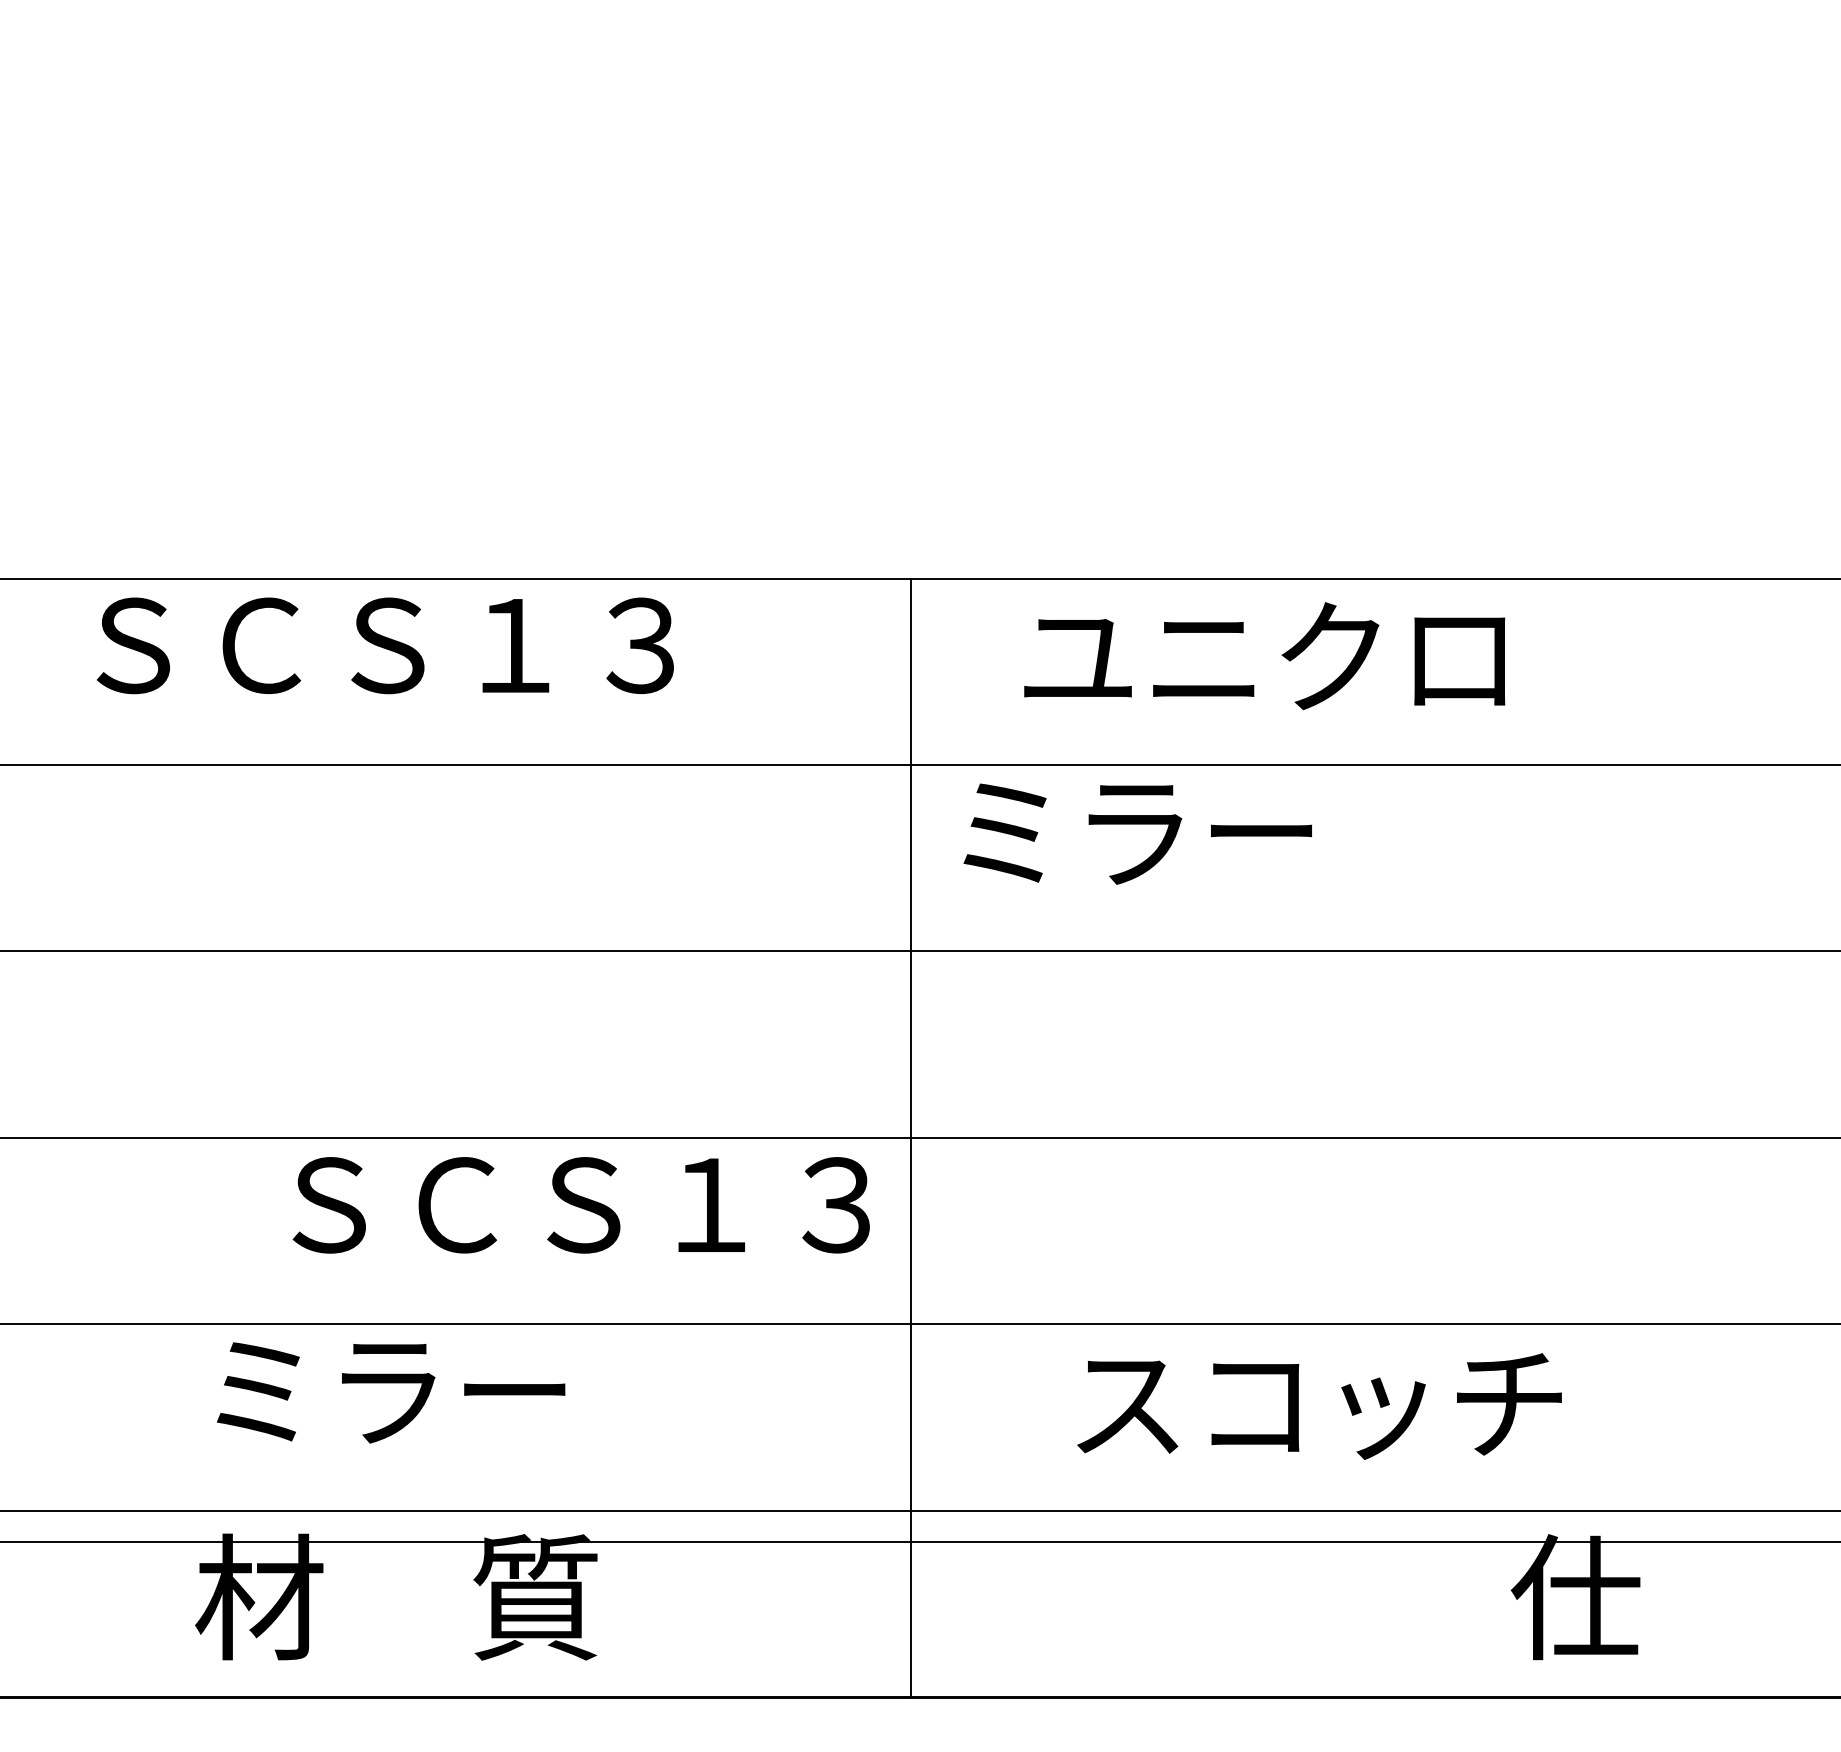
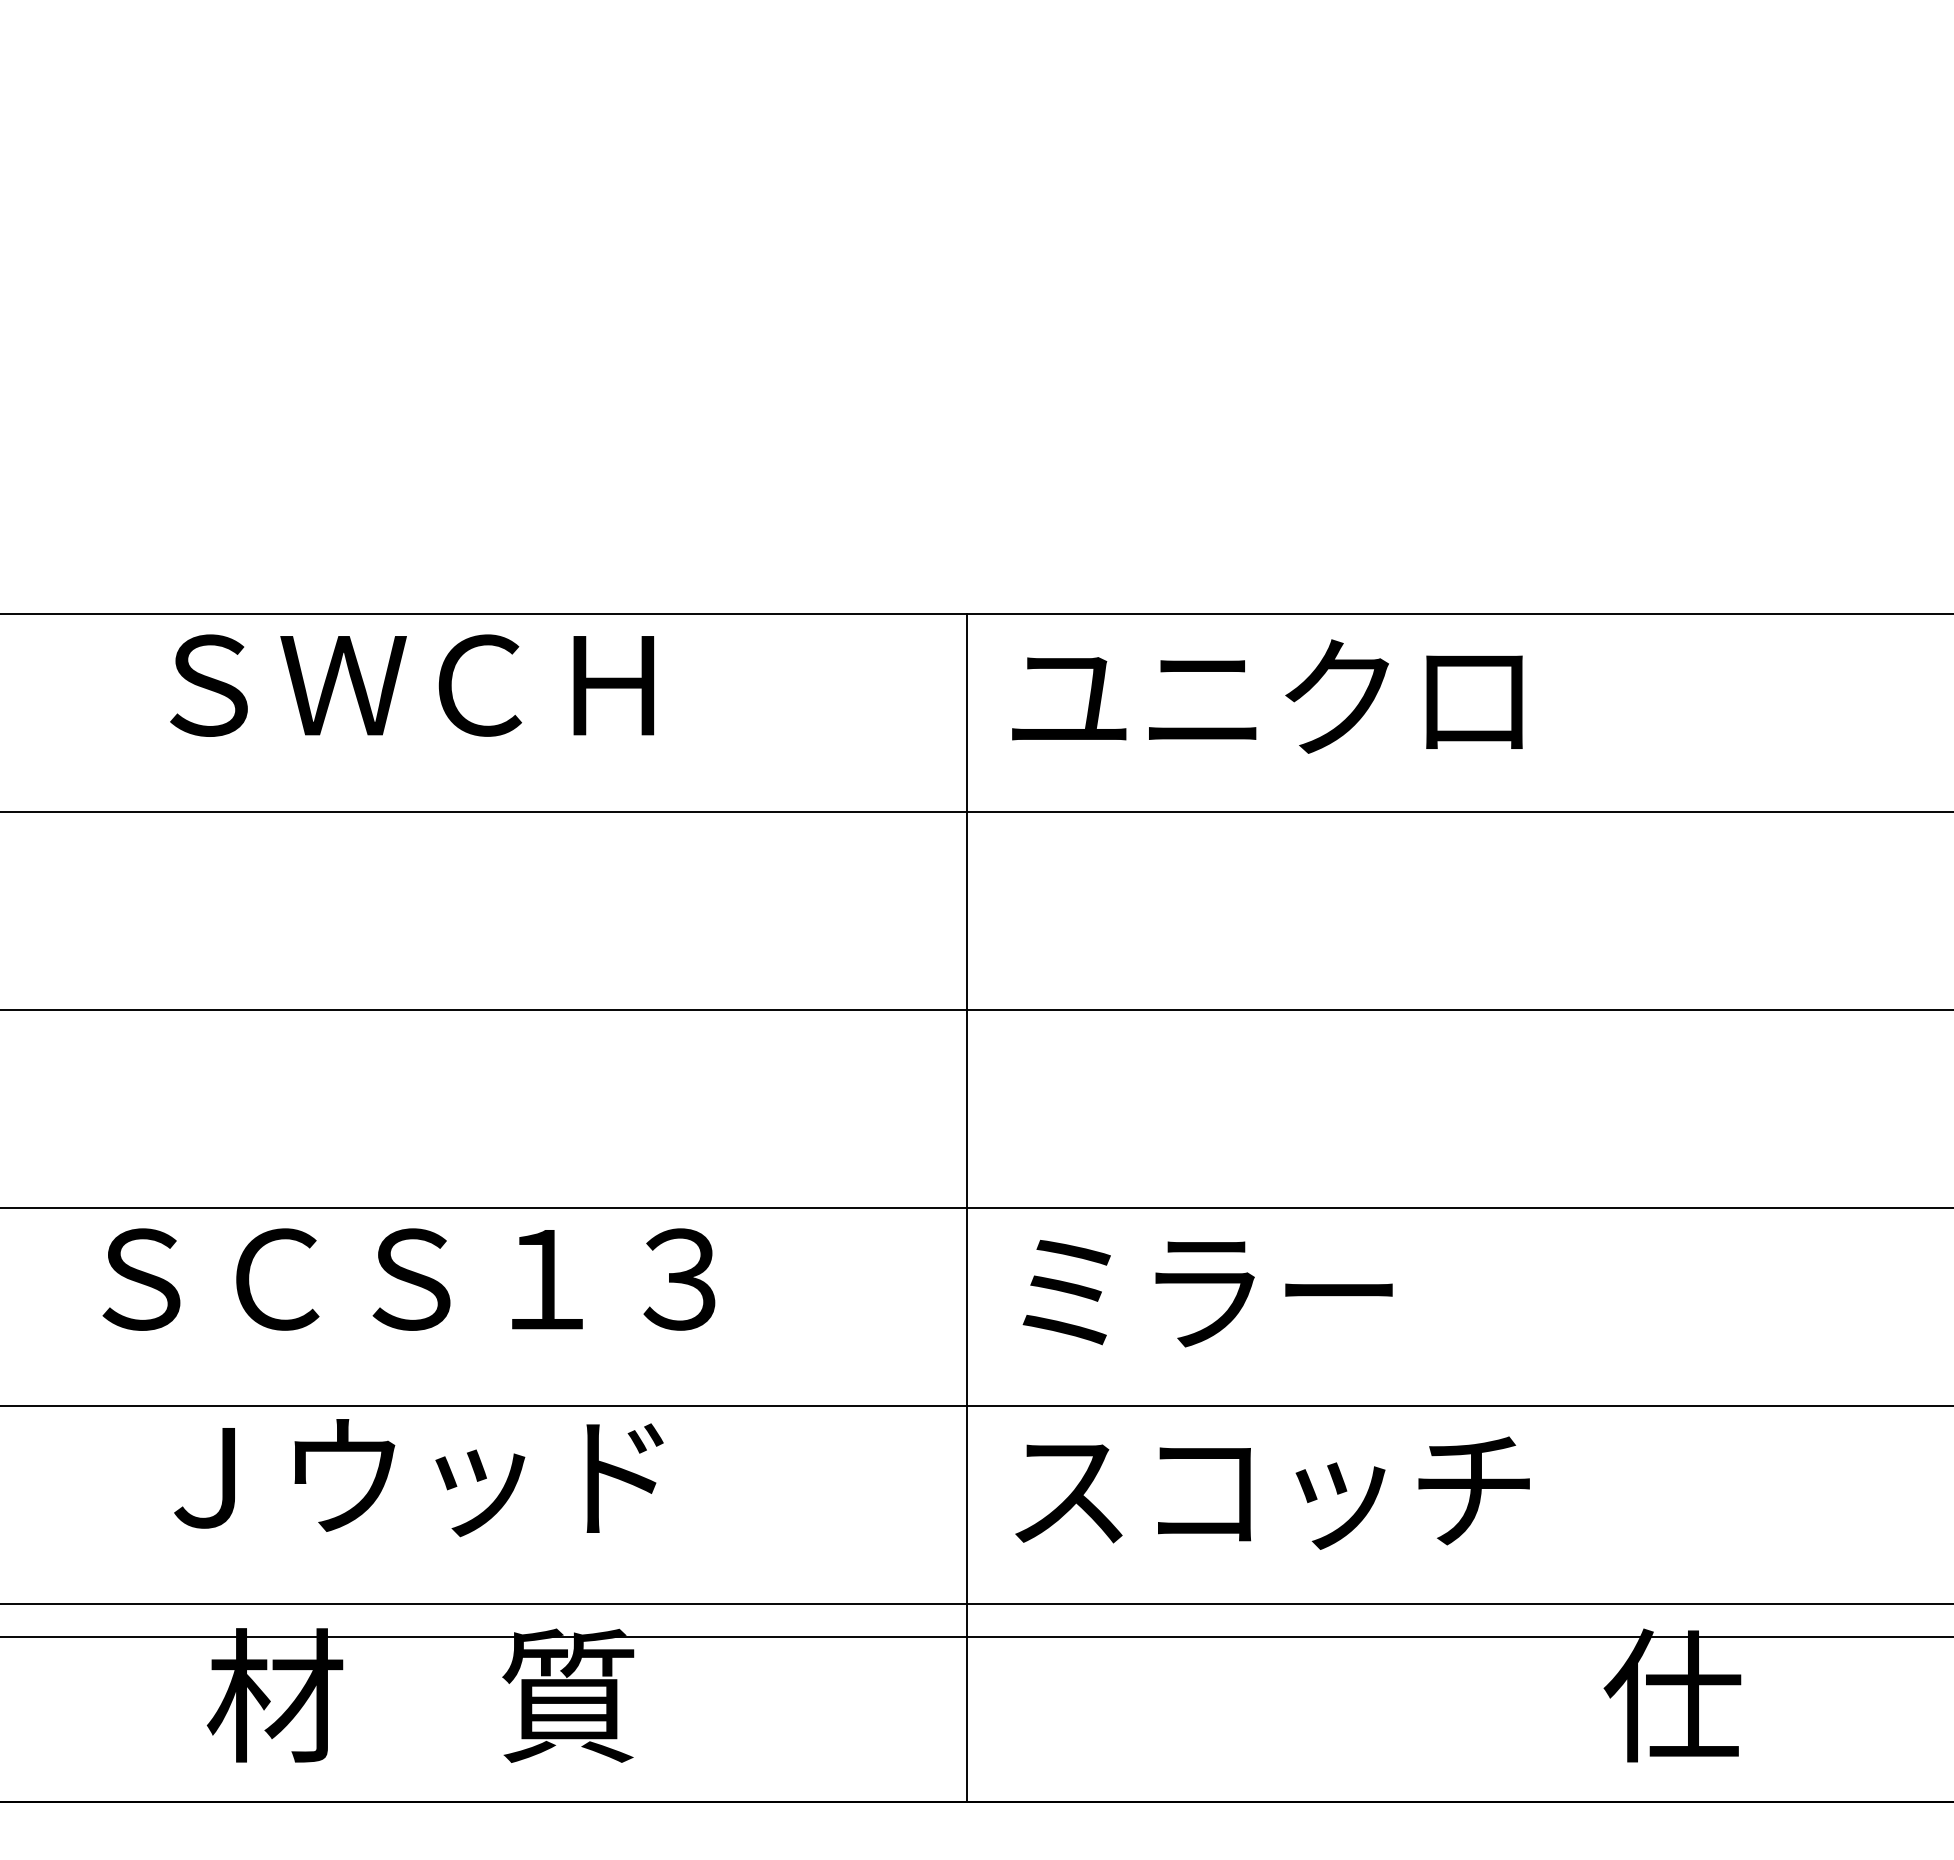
text: (384, 645) -> (408, 685), ＳＣＳ１３ -> ＳＷＣＨ
text: (1264, 656) -> (1267, 696), moved
text: (1137, 834) -> (1207, 1293), moved
text: (580, 1205) -> (408, 1279), moved
text: (394, 1392) -> (418, 1478), ミラー -> Ｊウッド
text: (1319, 1405) -> (1272, 1492), moved

